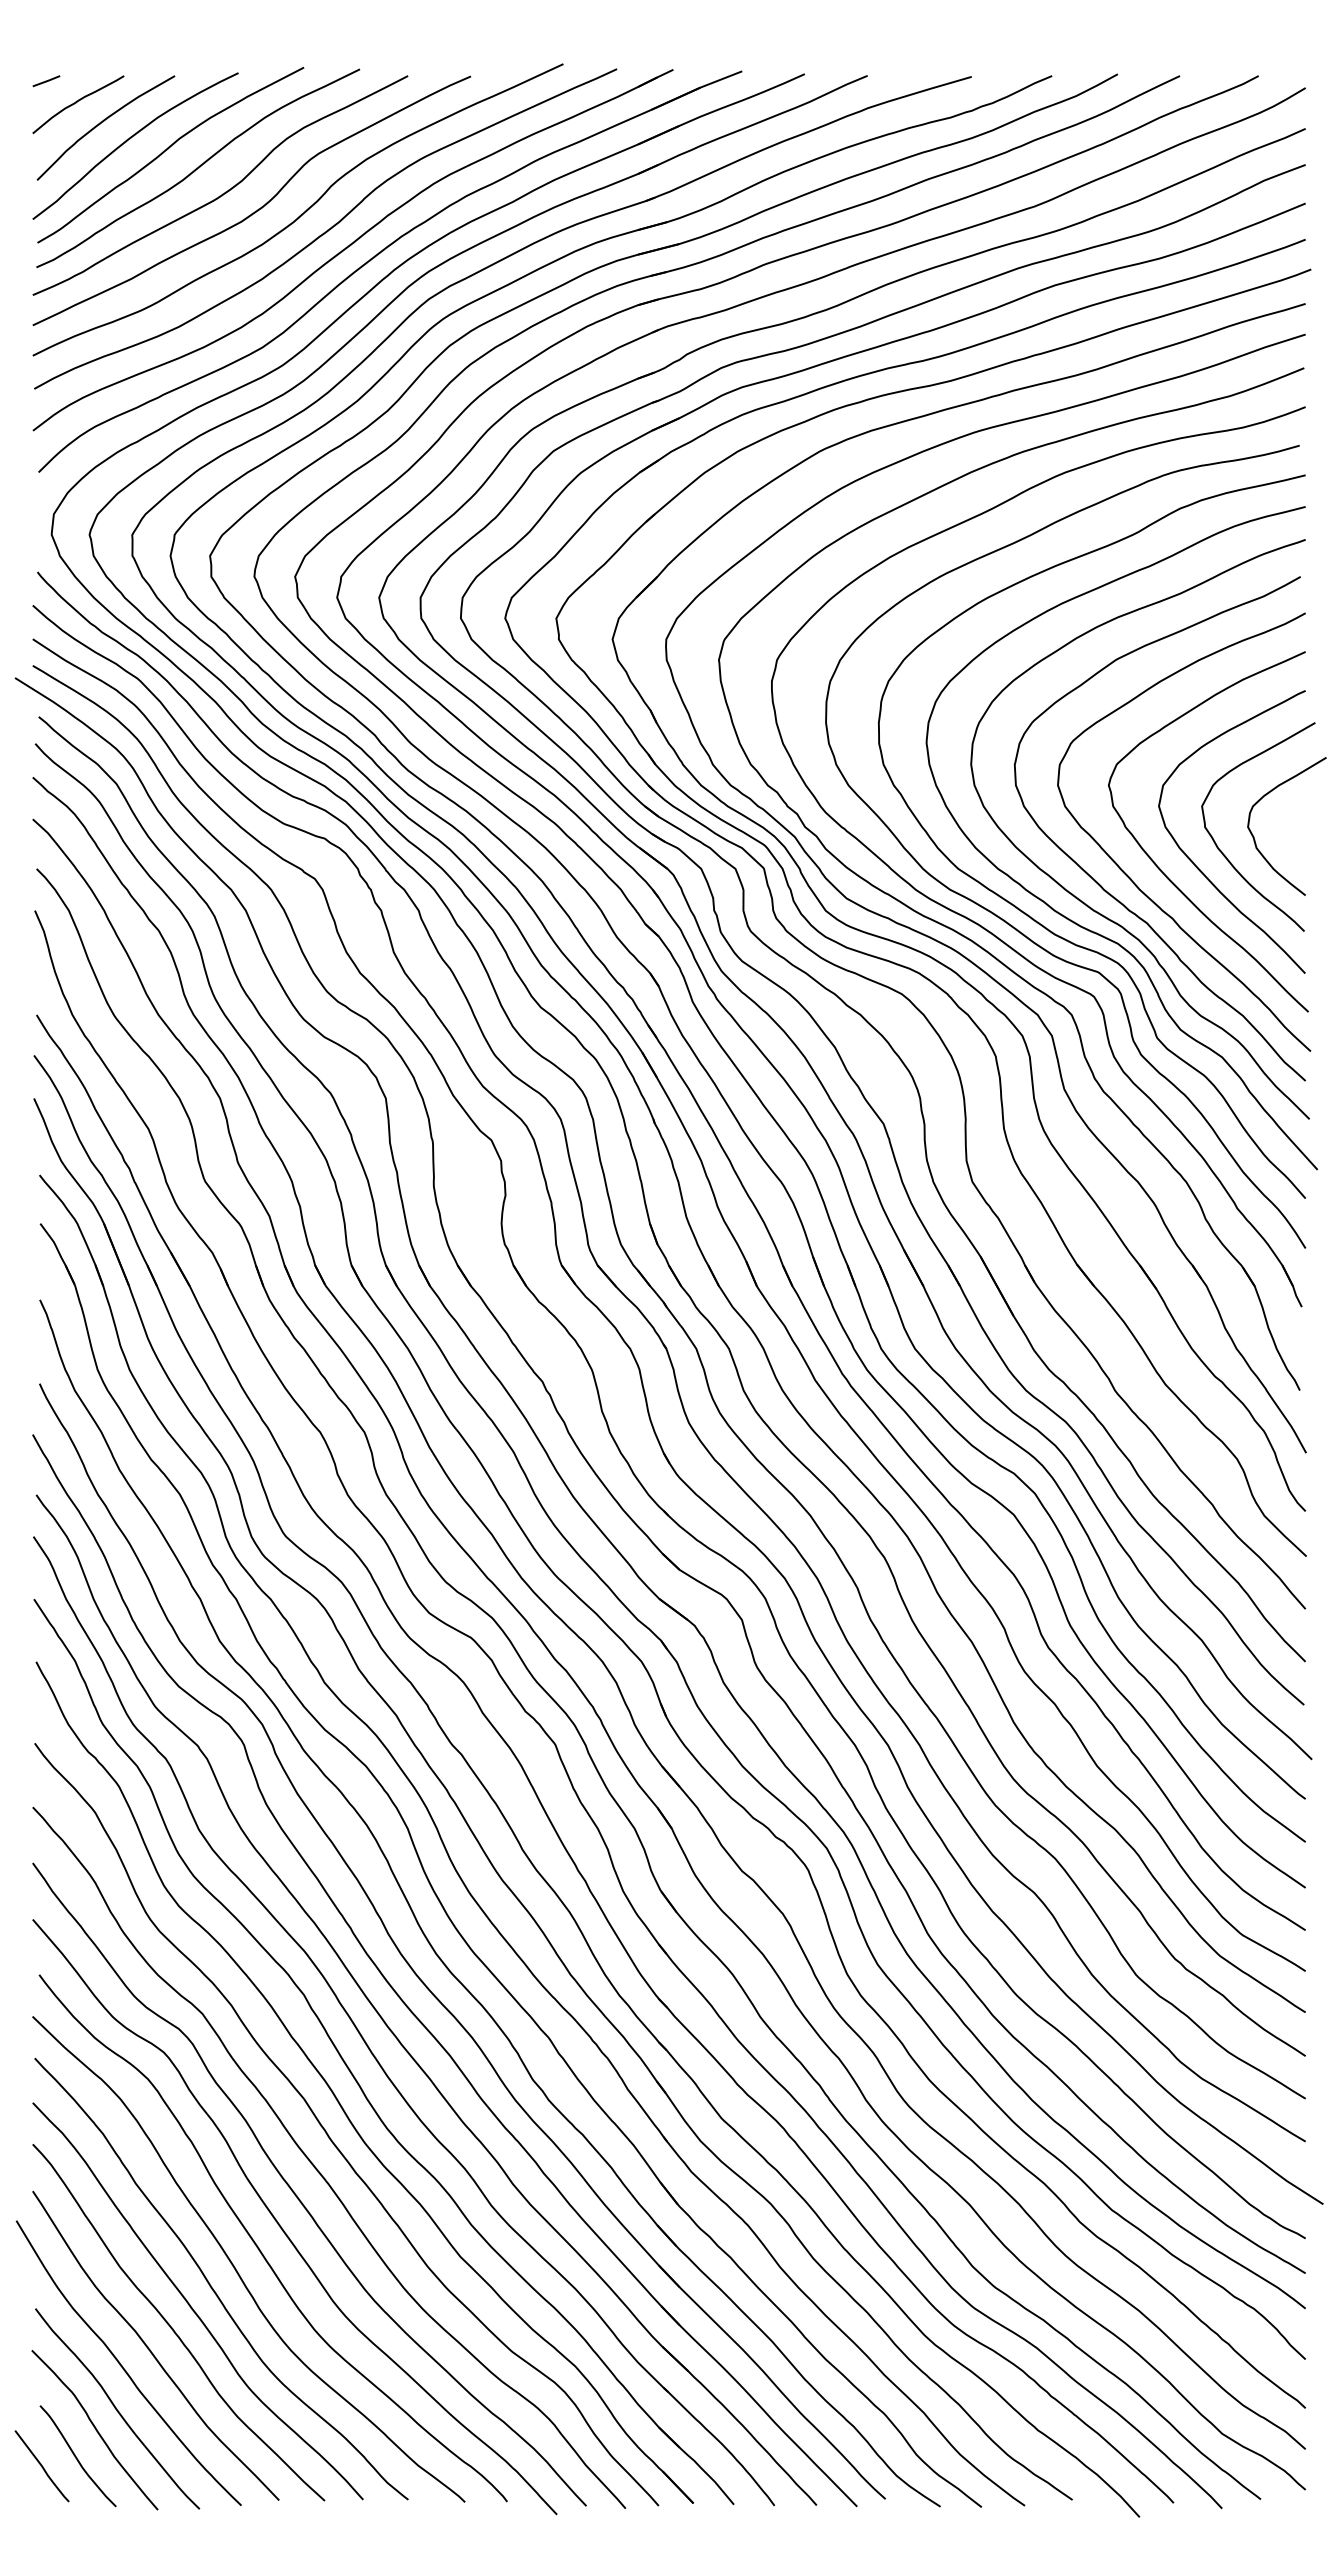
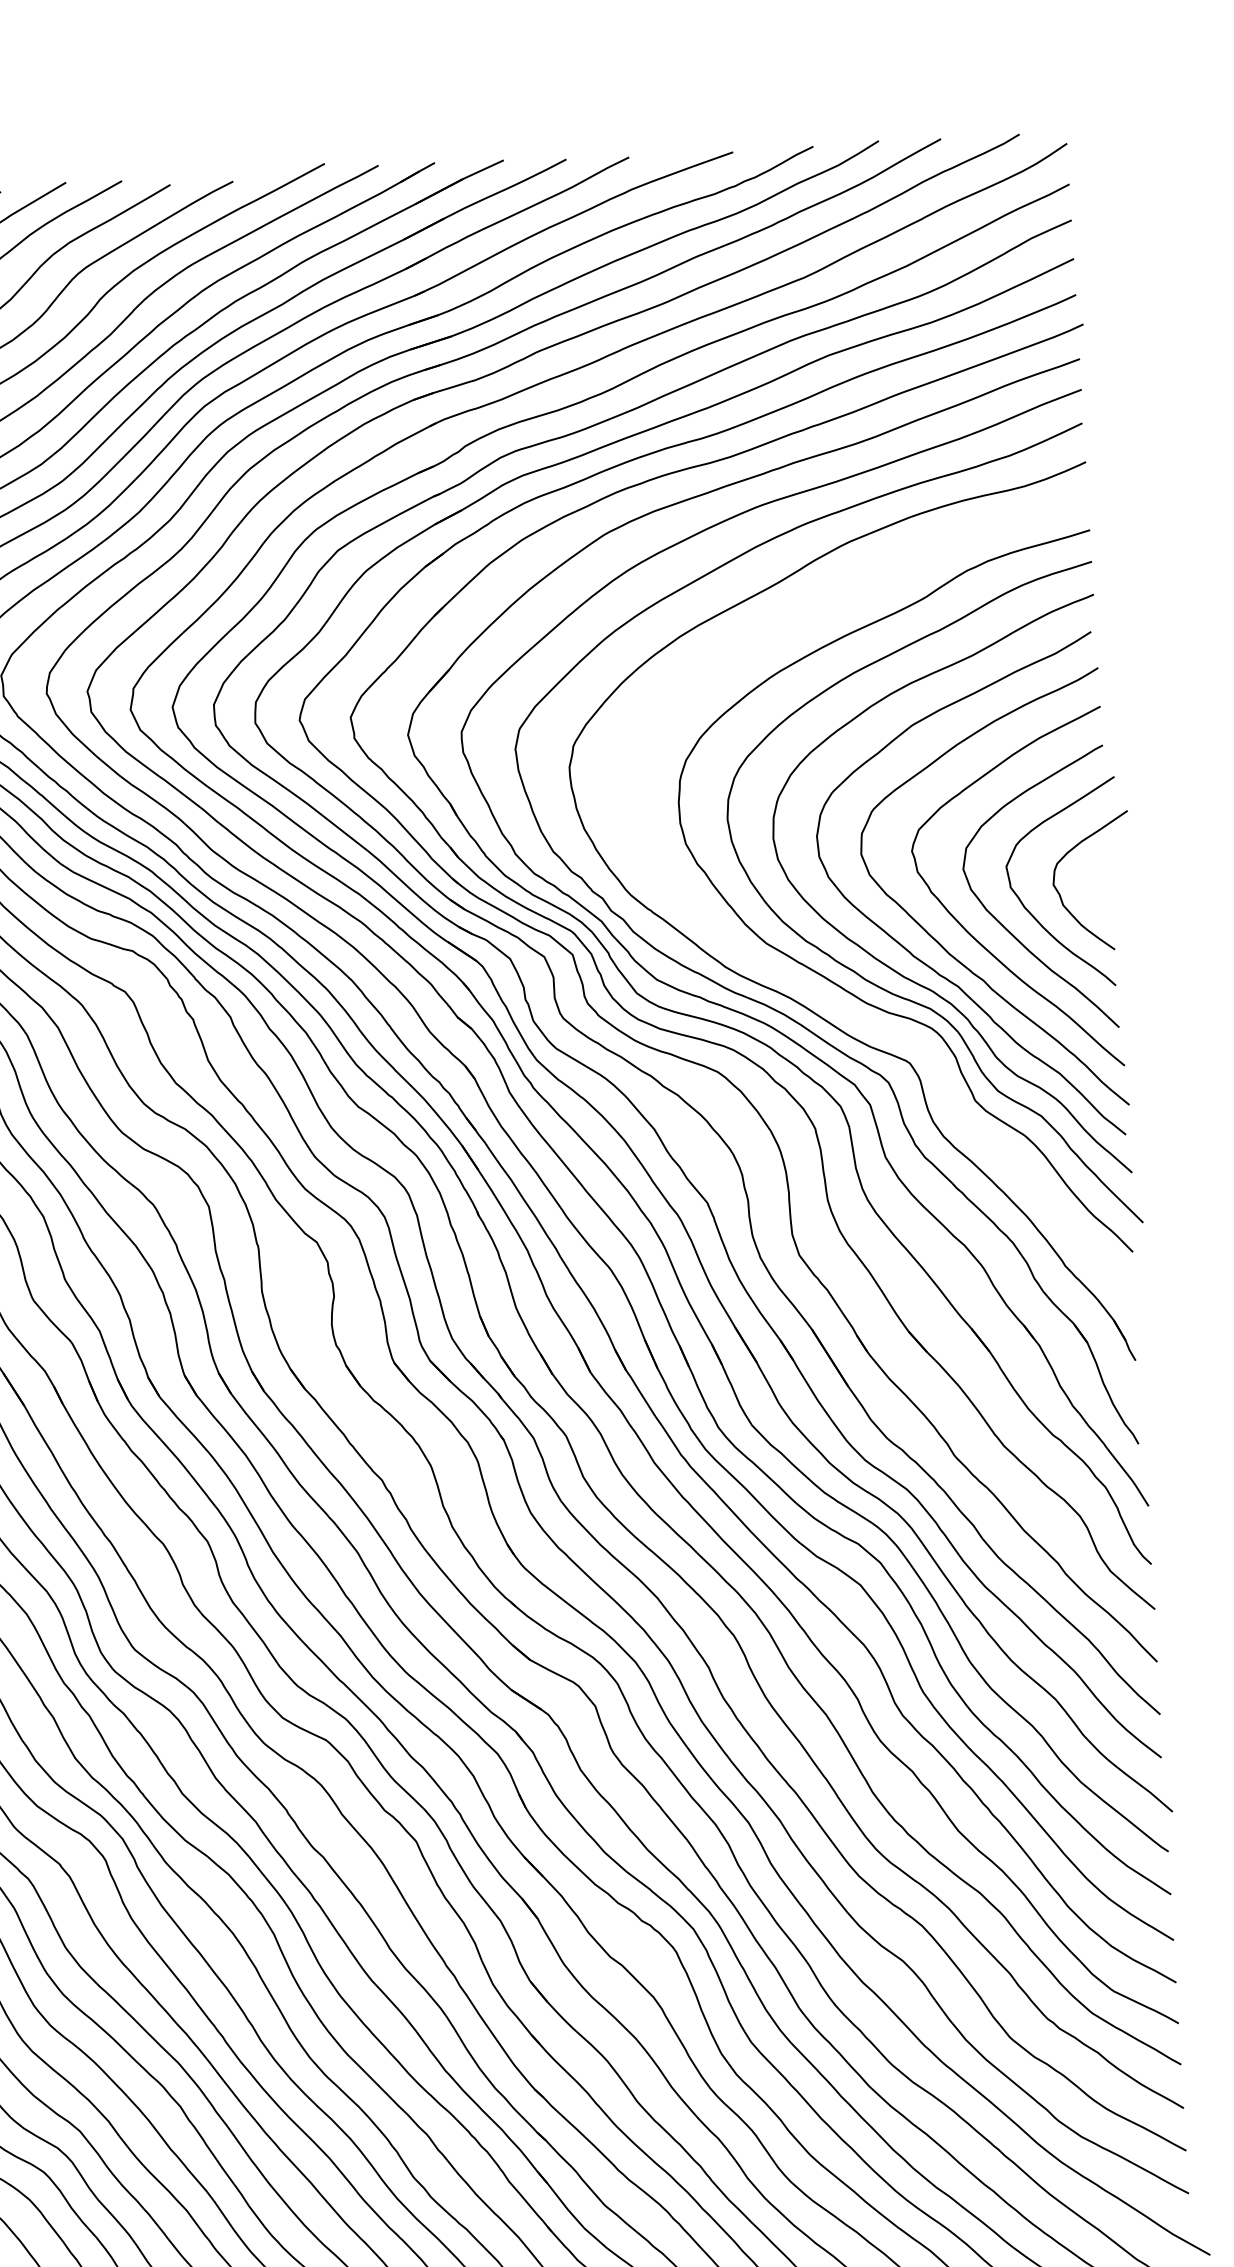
curve: (1011, 924) -> (823, 996), removed

